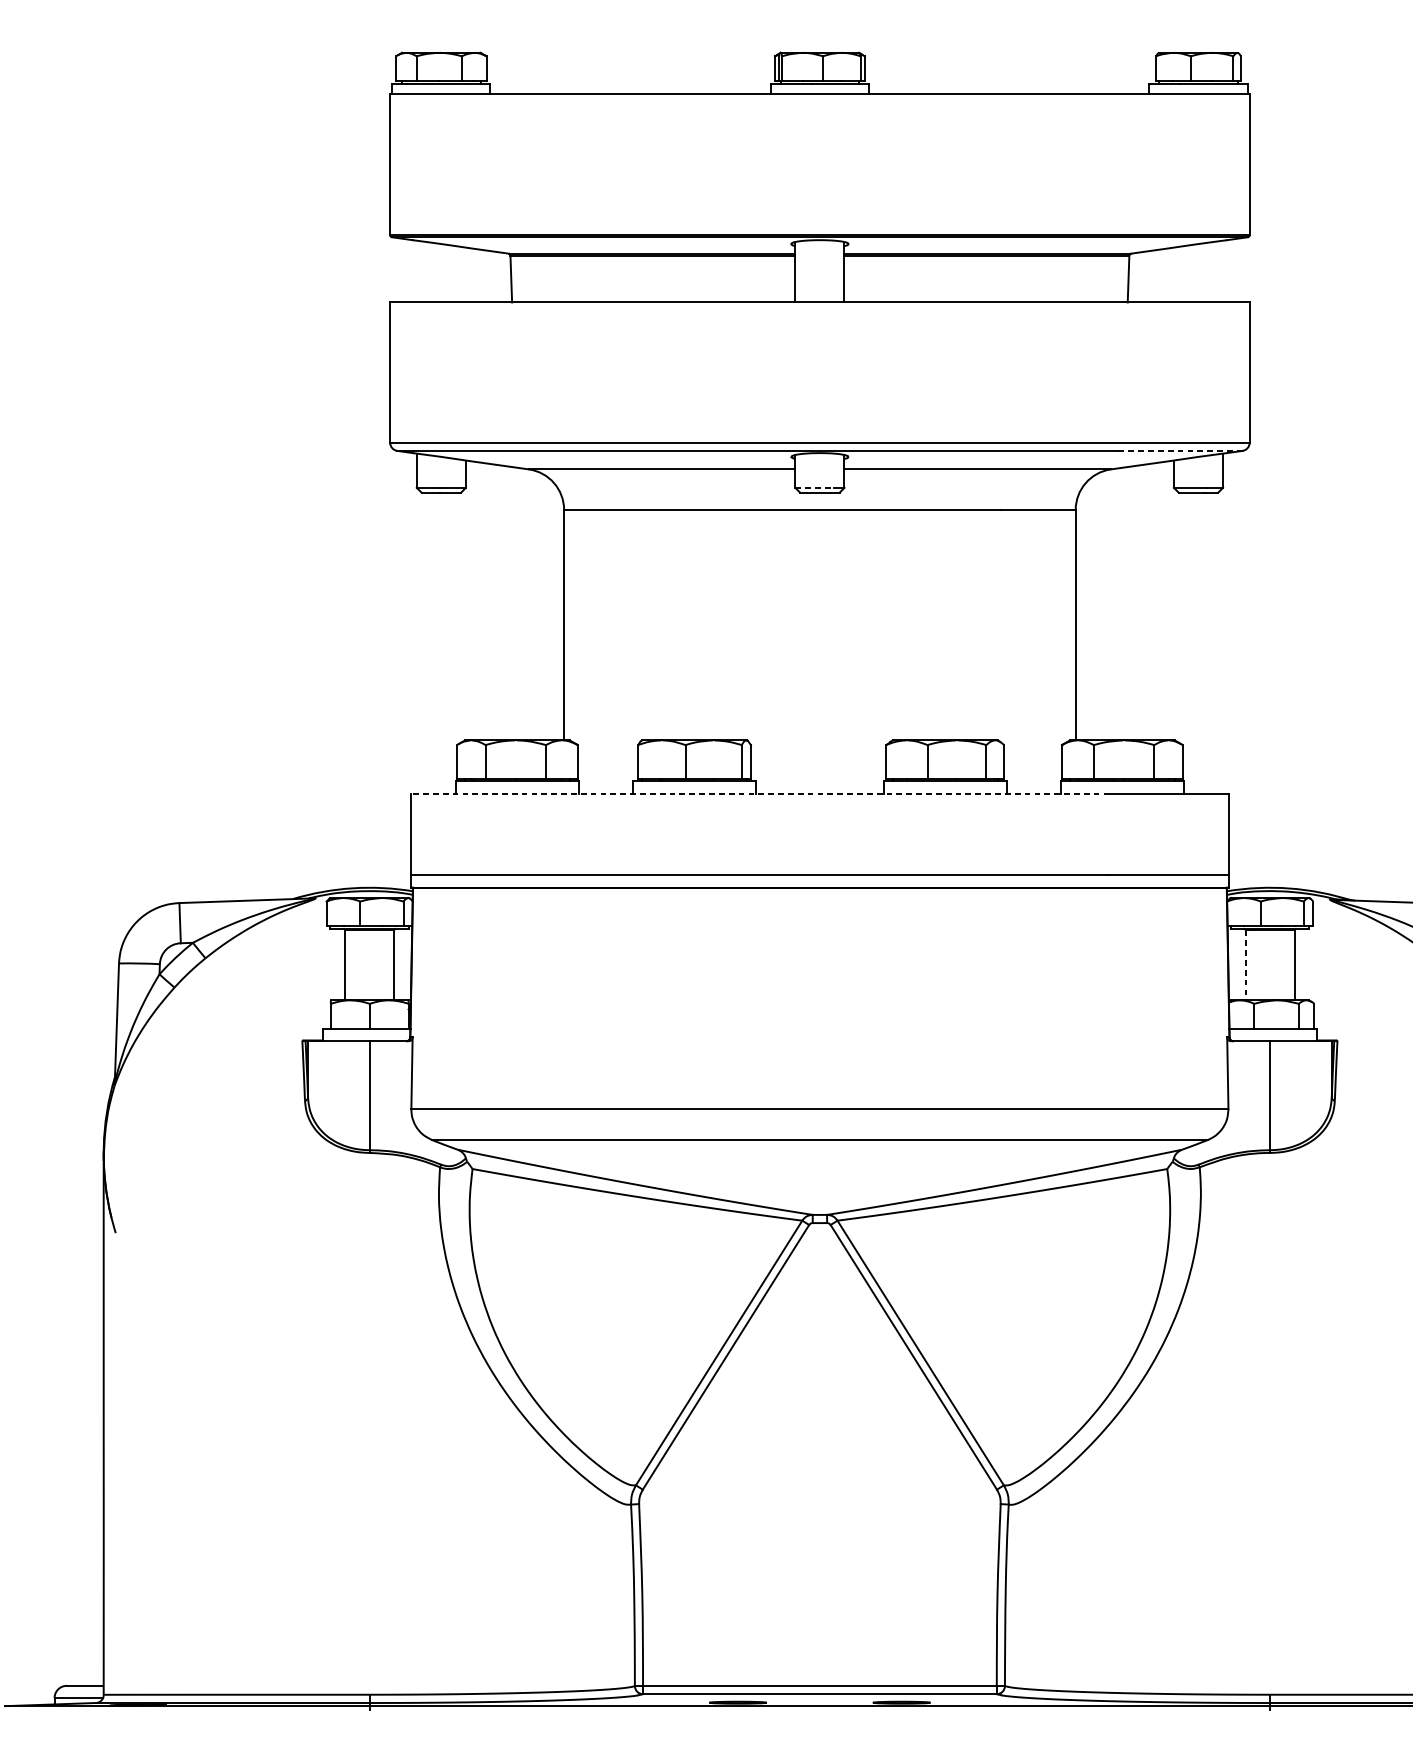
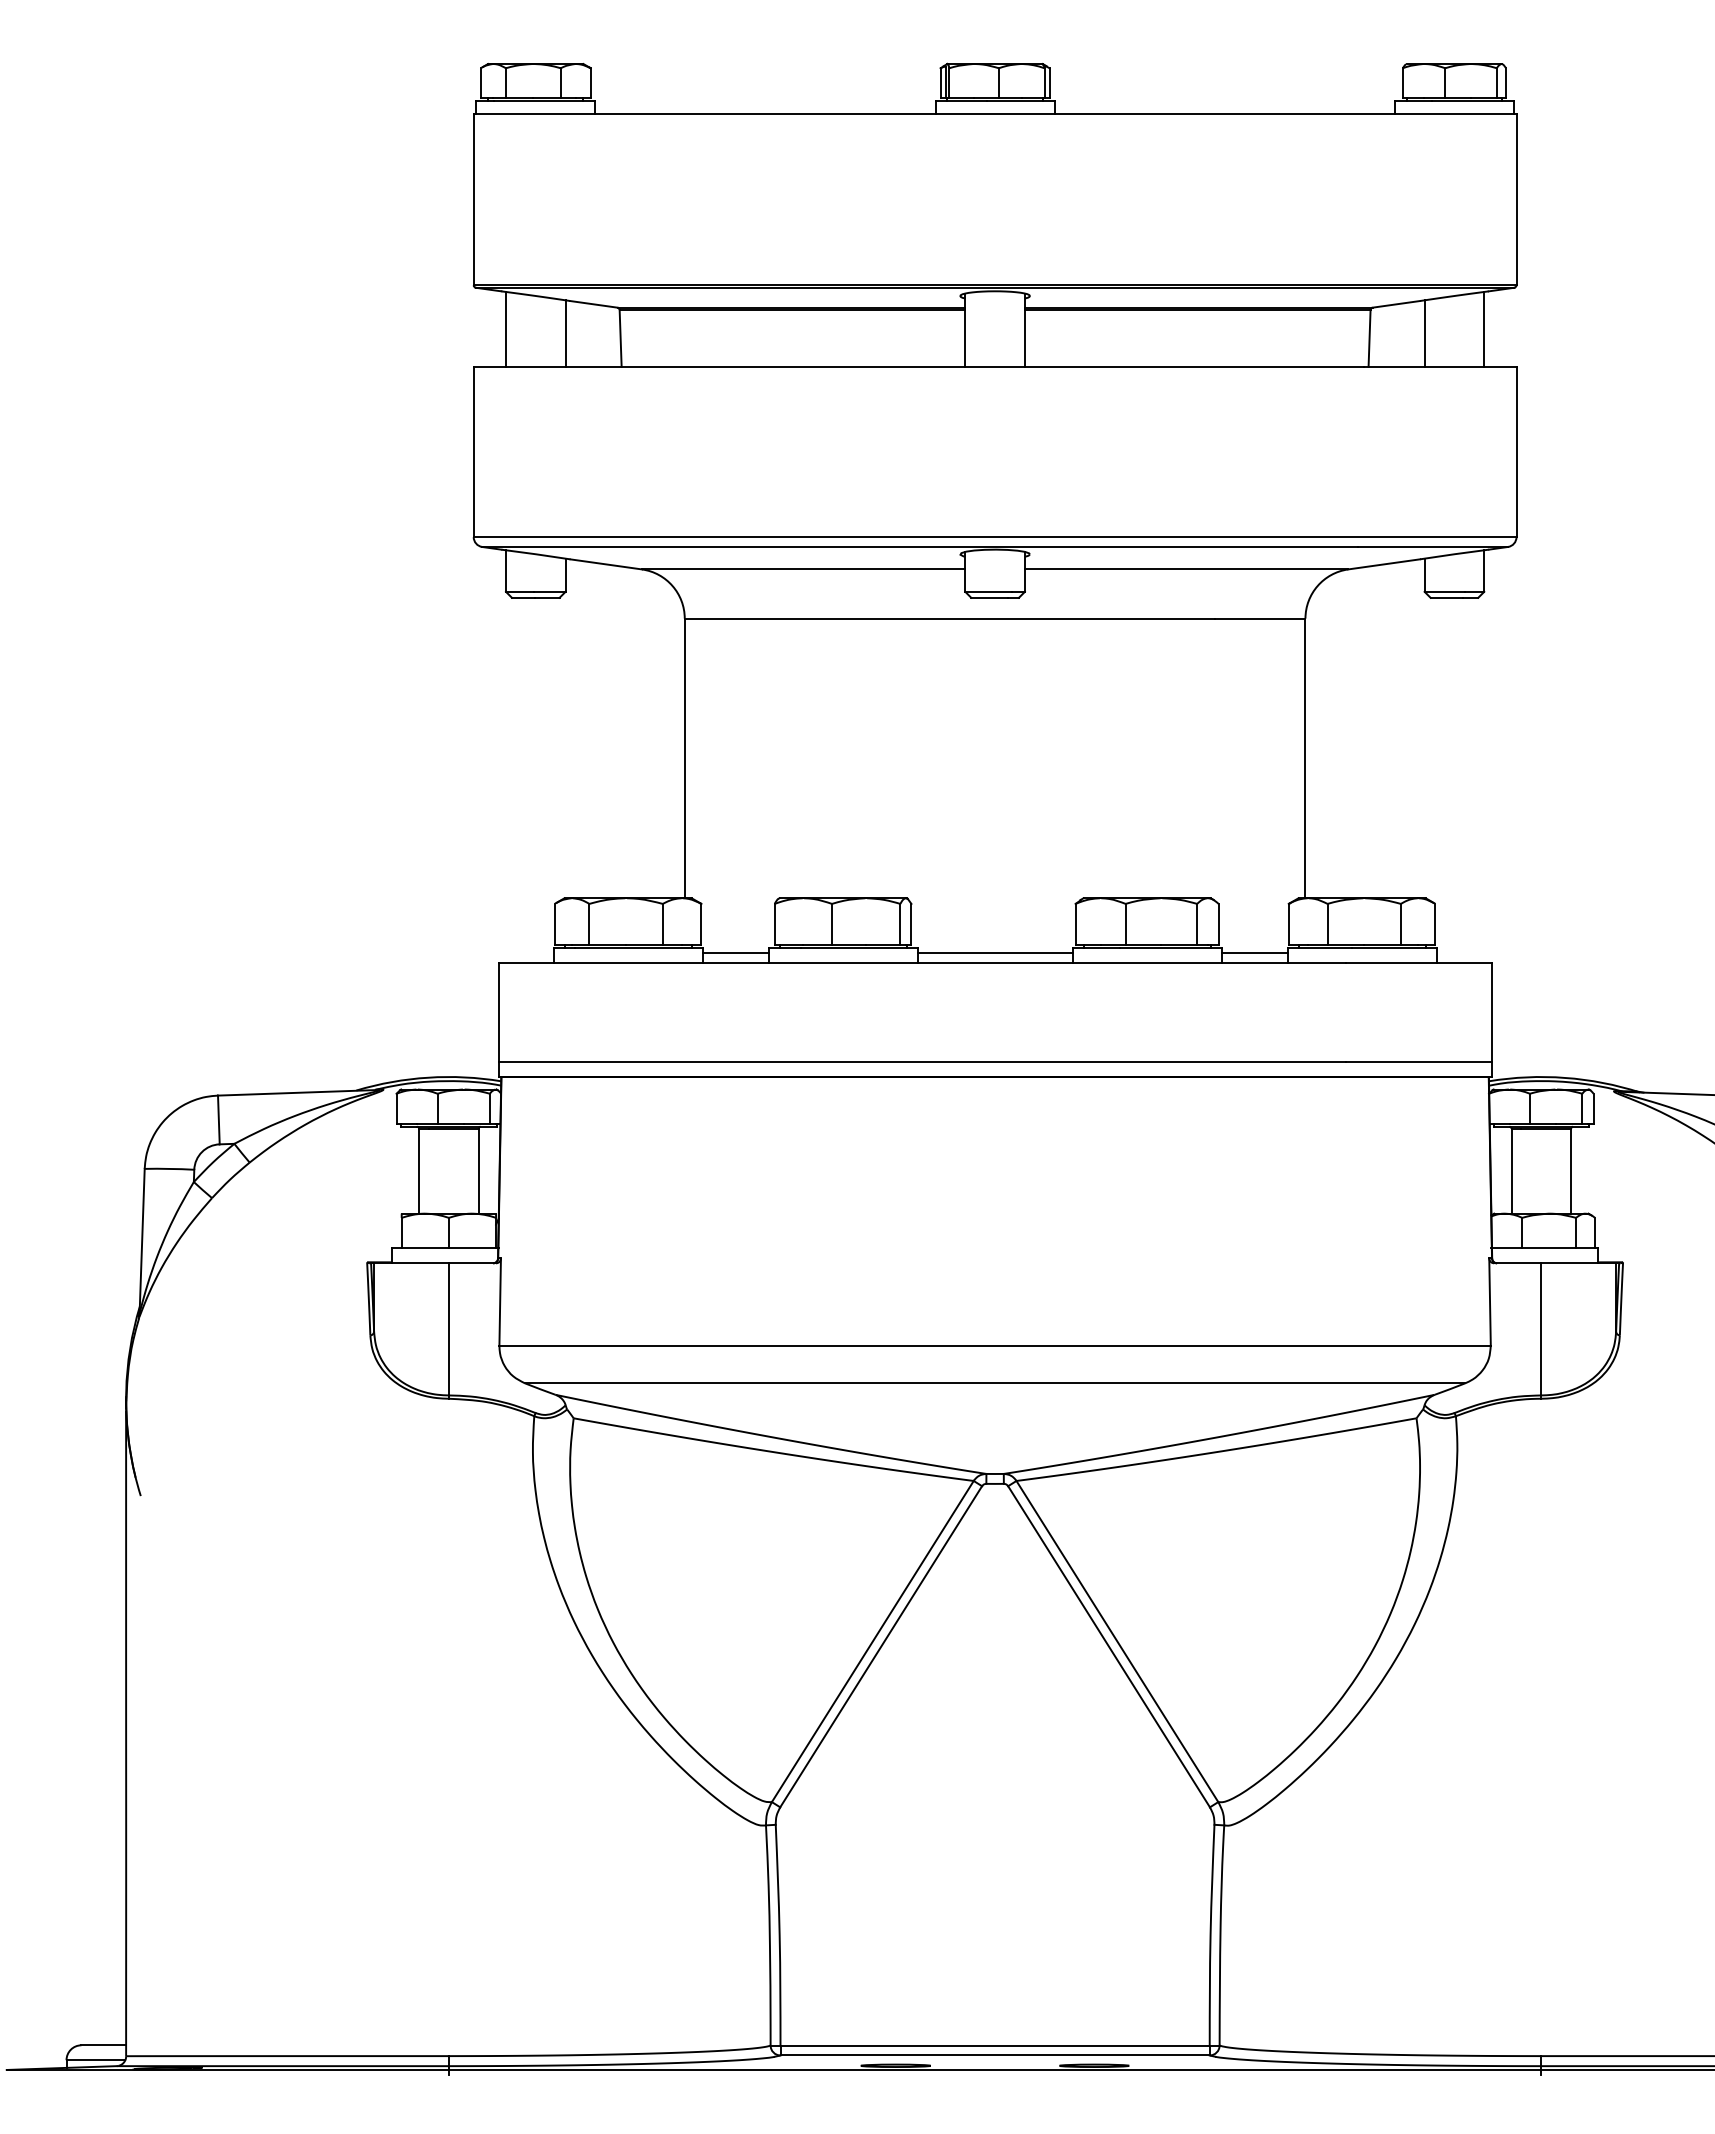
line: (416, 270) -> (505, 328), added
line: (1223, 270) -> (1484, 328), added
line: (465, 274) -> (565, 333), added
line: (1173, 274) -> (1424, 333), added
line: (1180, 450) -> (1432, 546), dashed -> solid
line: (815, 487) -> (989, 591), dashed -> solid
line: (605, 785) -> (735, 952), added
line: (819, 785) -> (994, 952), added
line: (1033, 785) -> (1254, 952), added
line: (760, 793) -> (922, 962), dashed -> solid
line: (1245, 965) -> (1511, 1171), dashed -> solid

